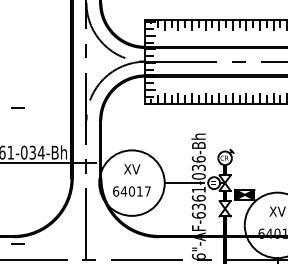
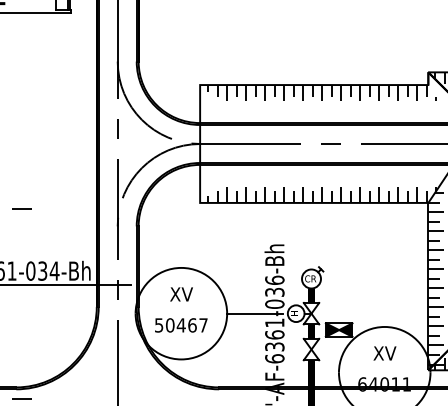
hatch: (150, 62) -> (207, 145), removed
text: (127, 191) -> (175, 325), 64017 -> 50467

